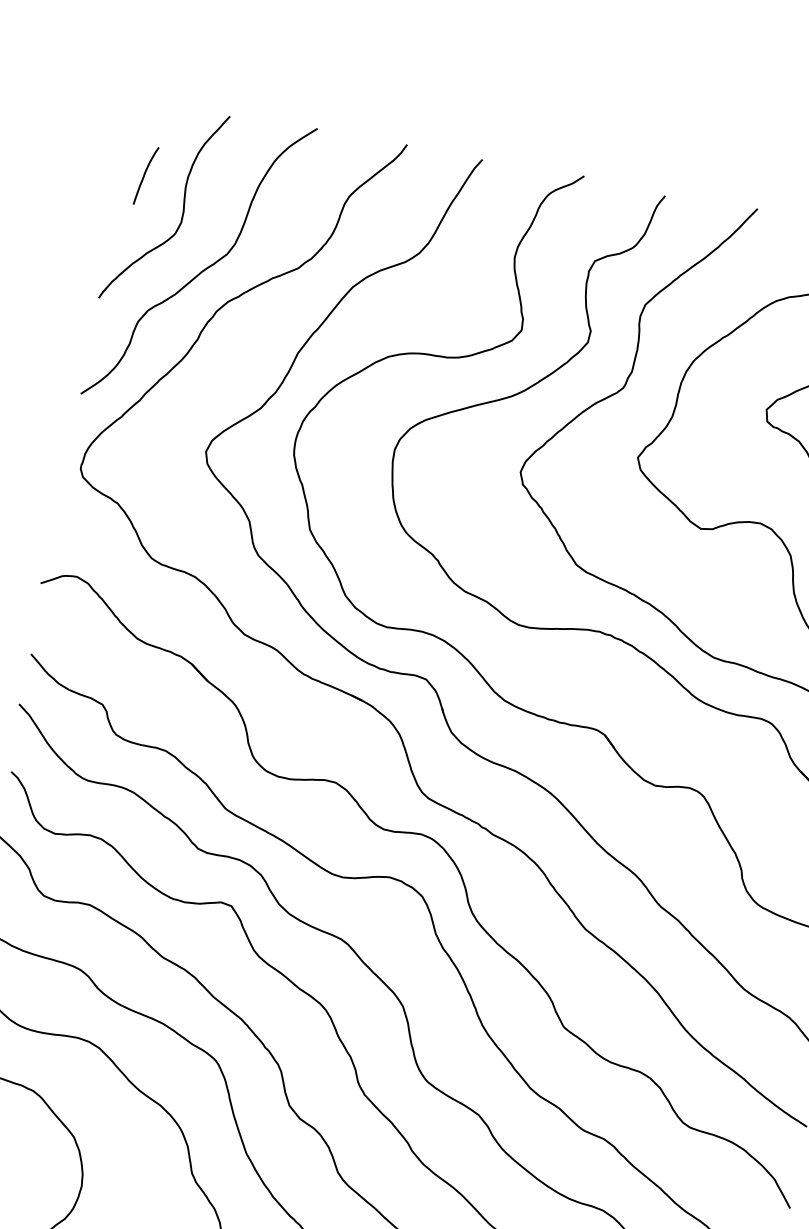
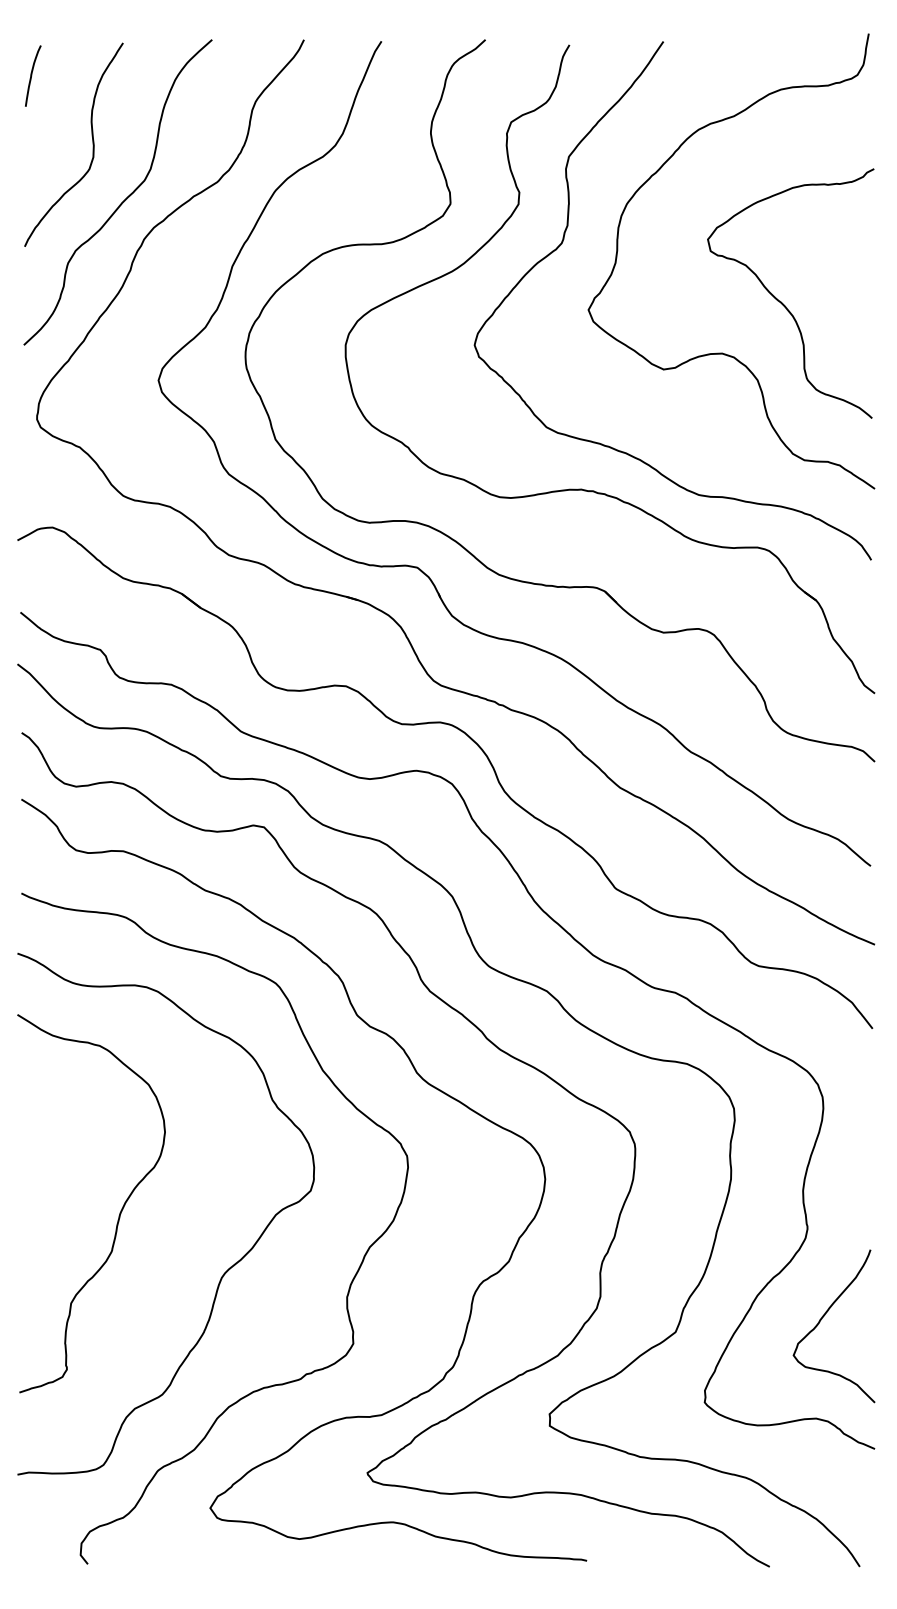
curve: (145, 175) -> (32, 75), moved

